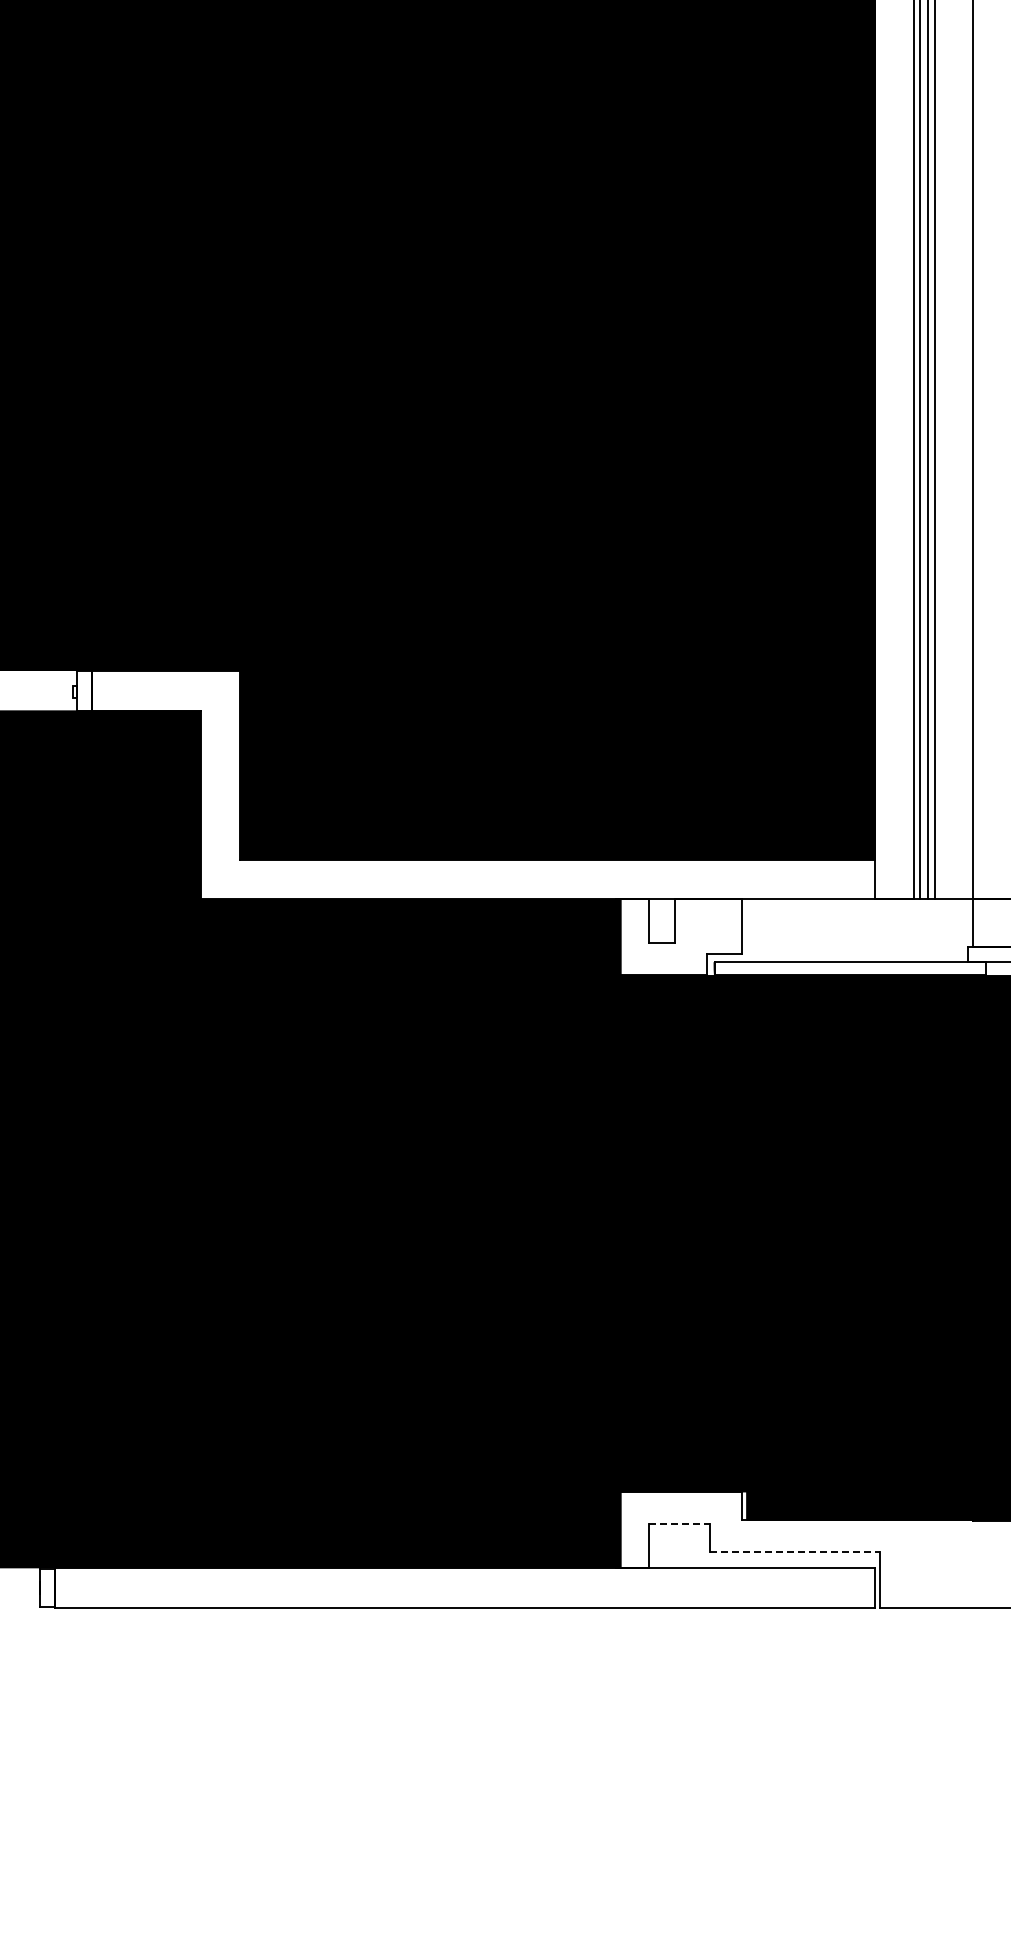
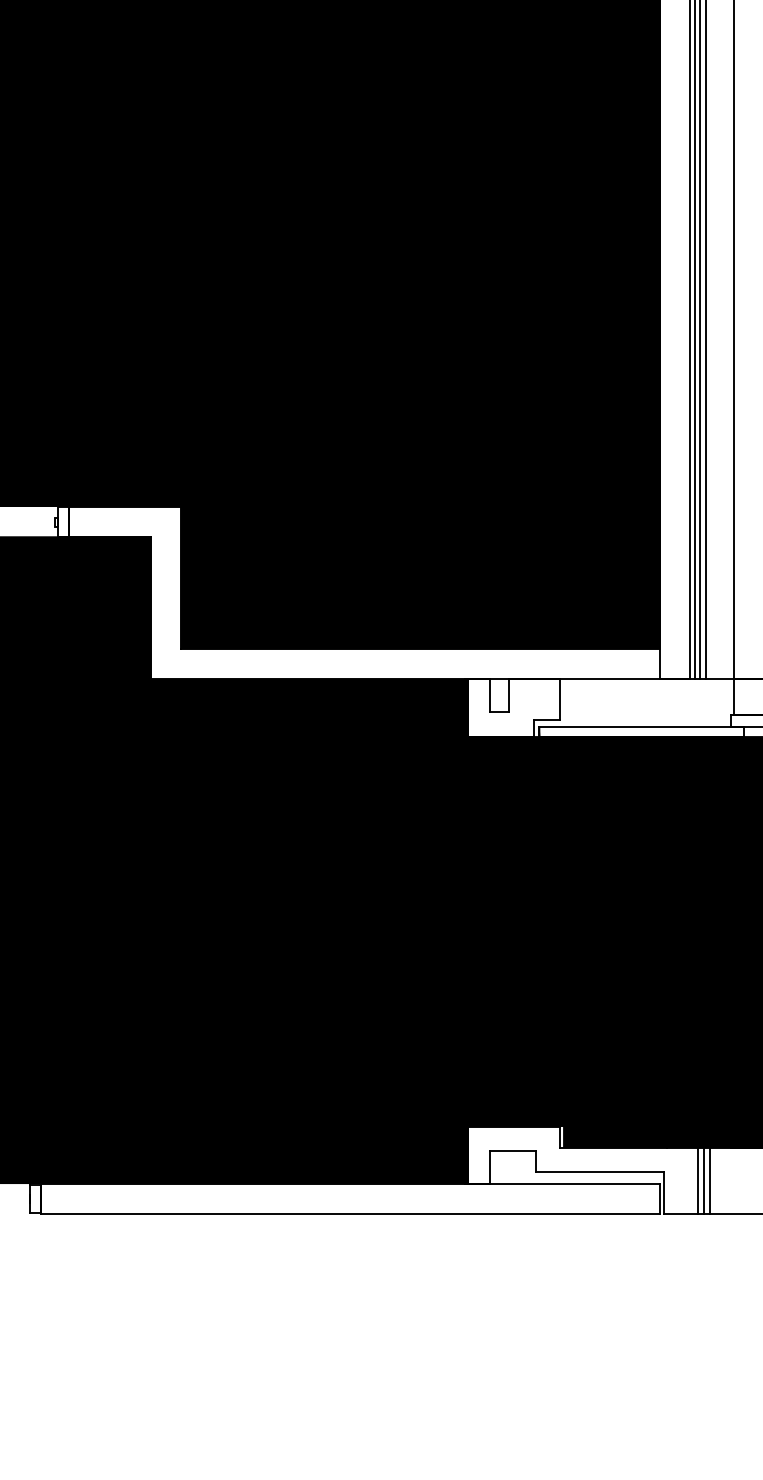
line: (679, 1524) -> (512, 1151), dashed -> solid
line: (794, 1552) -> (599, 1172), dashed -> solid
line: (924, 1563) -> (697, 1180), added
line: (932, 1563) -> (703, 1180), added
line: (939, 1563) -> (709, 1180), added

